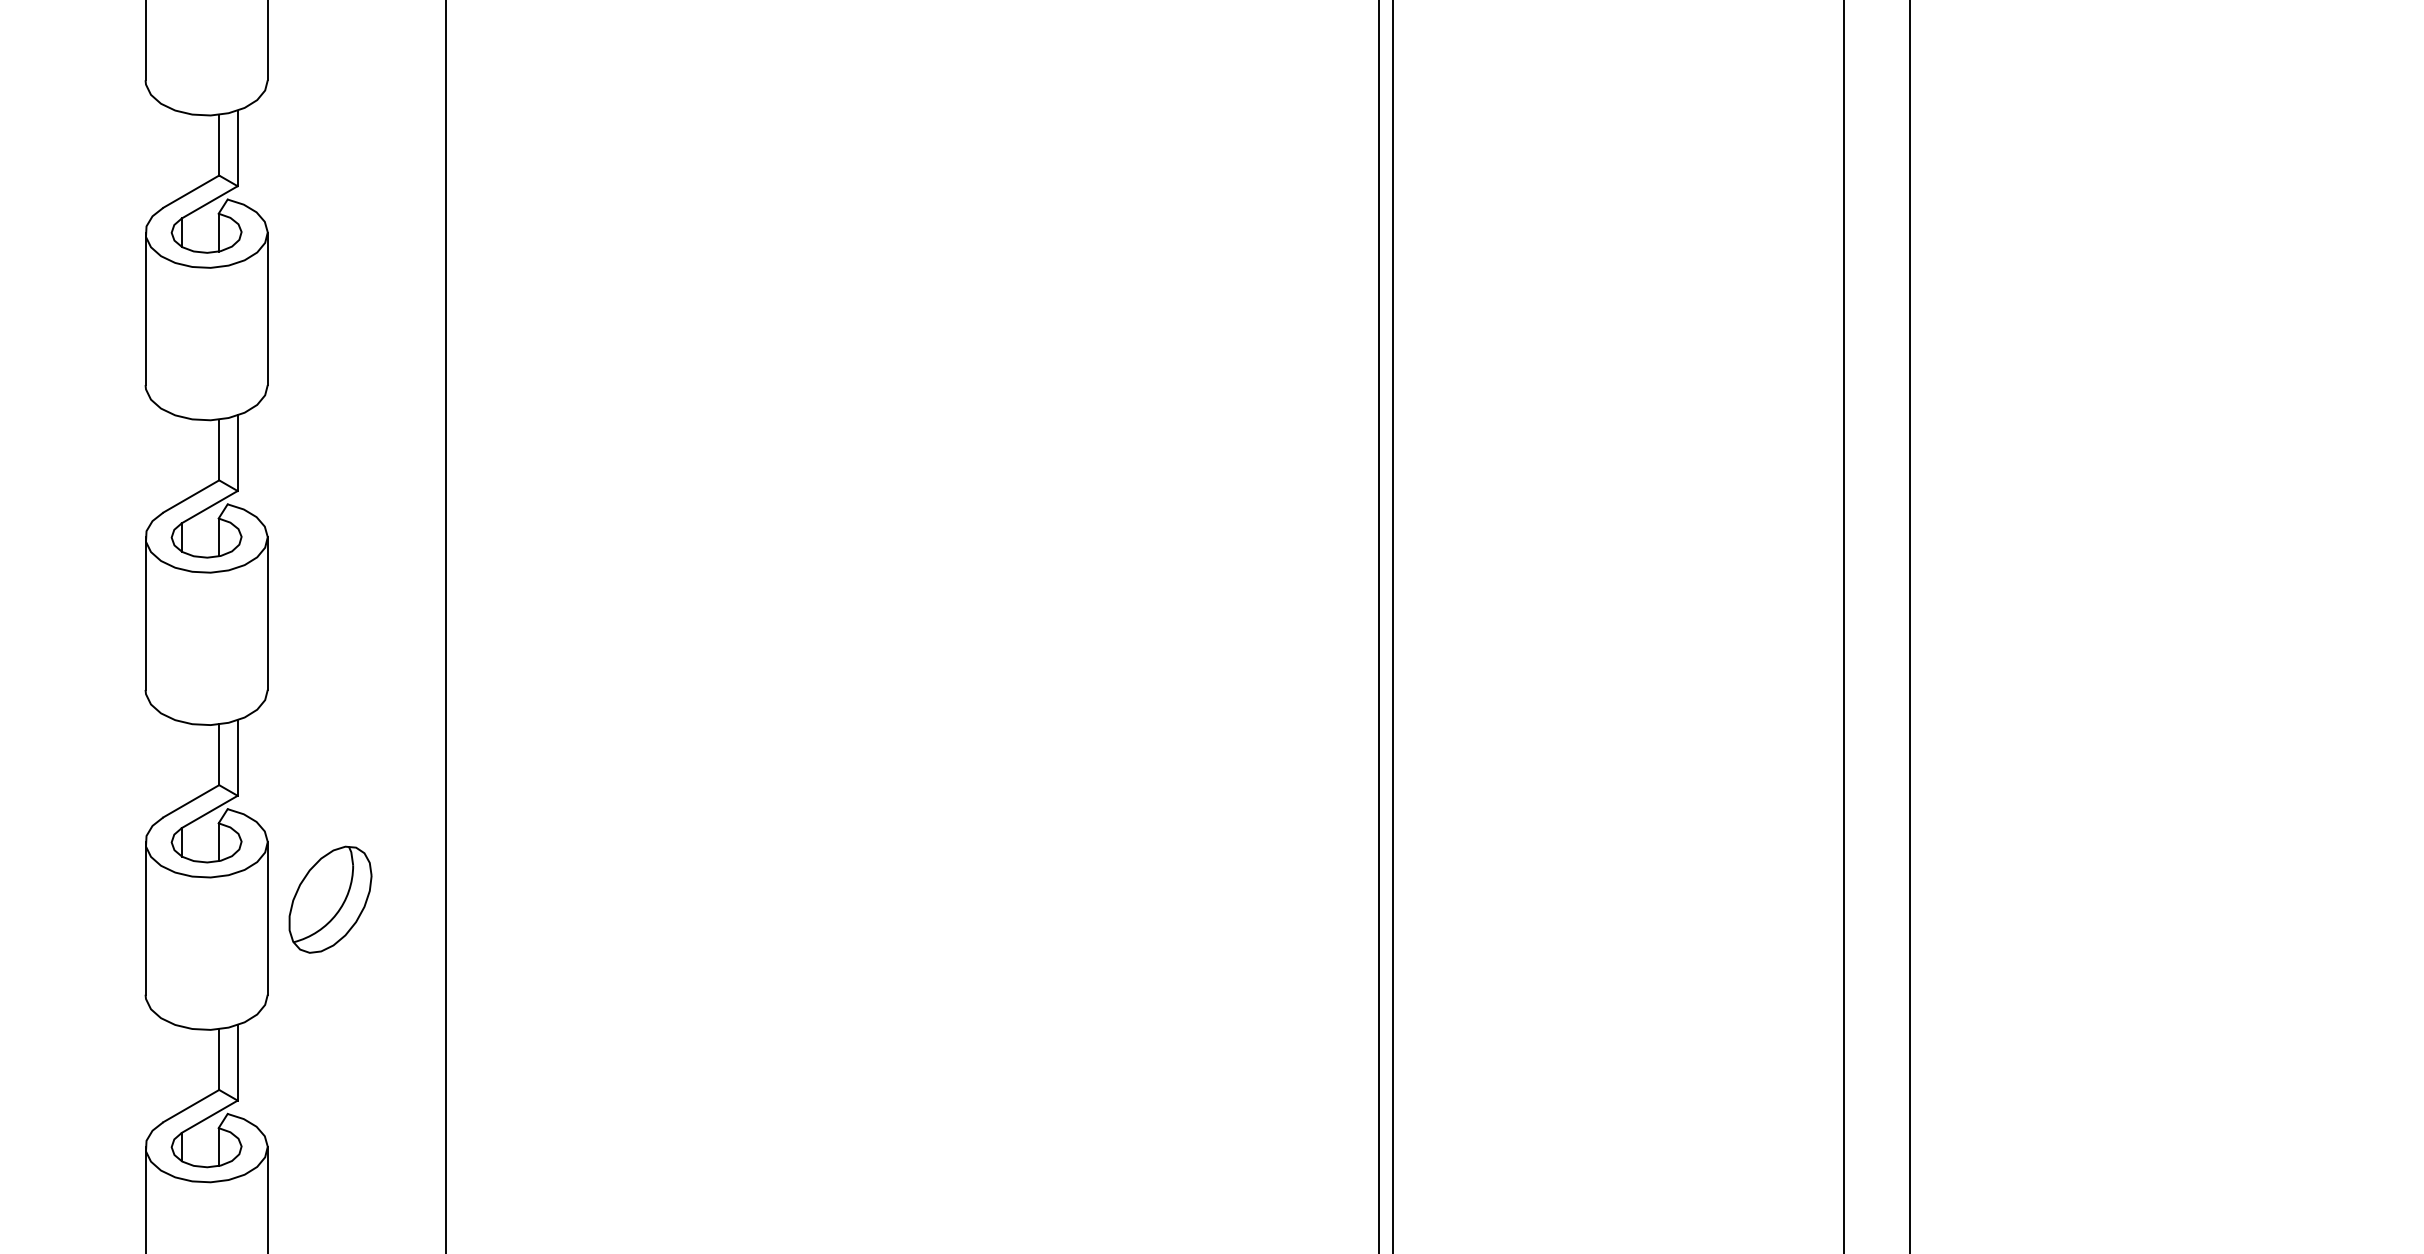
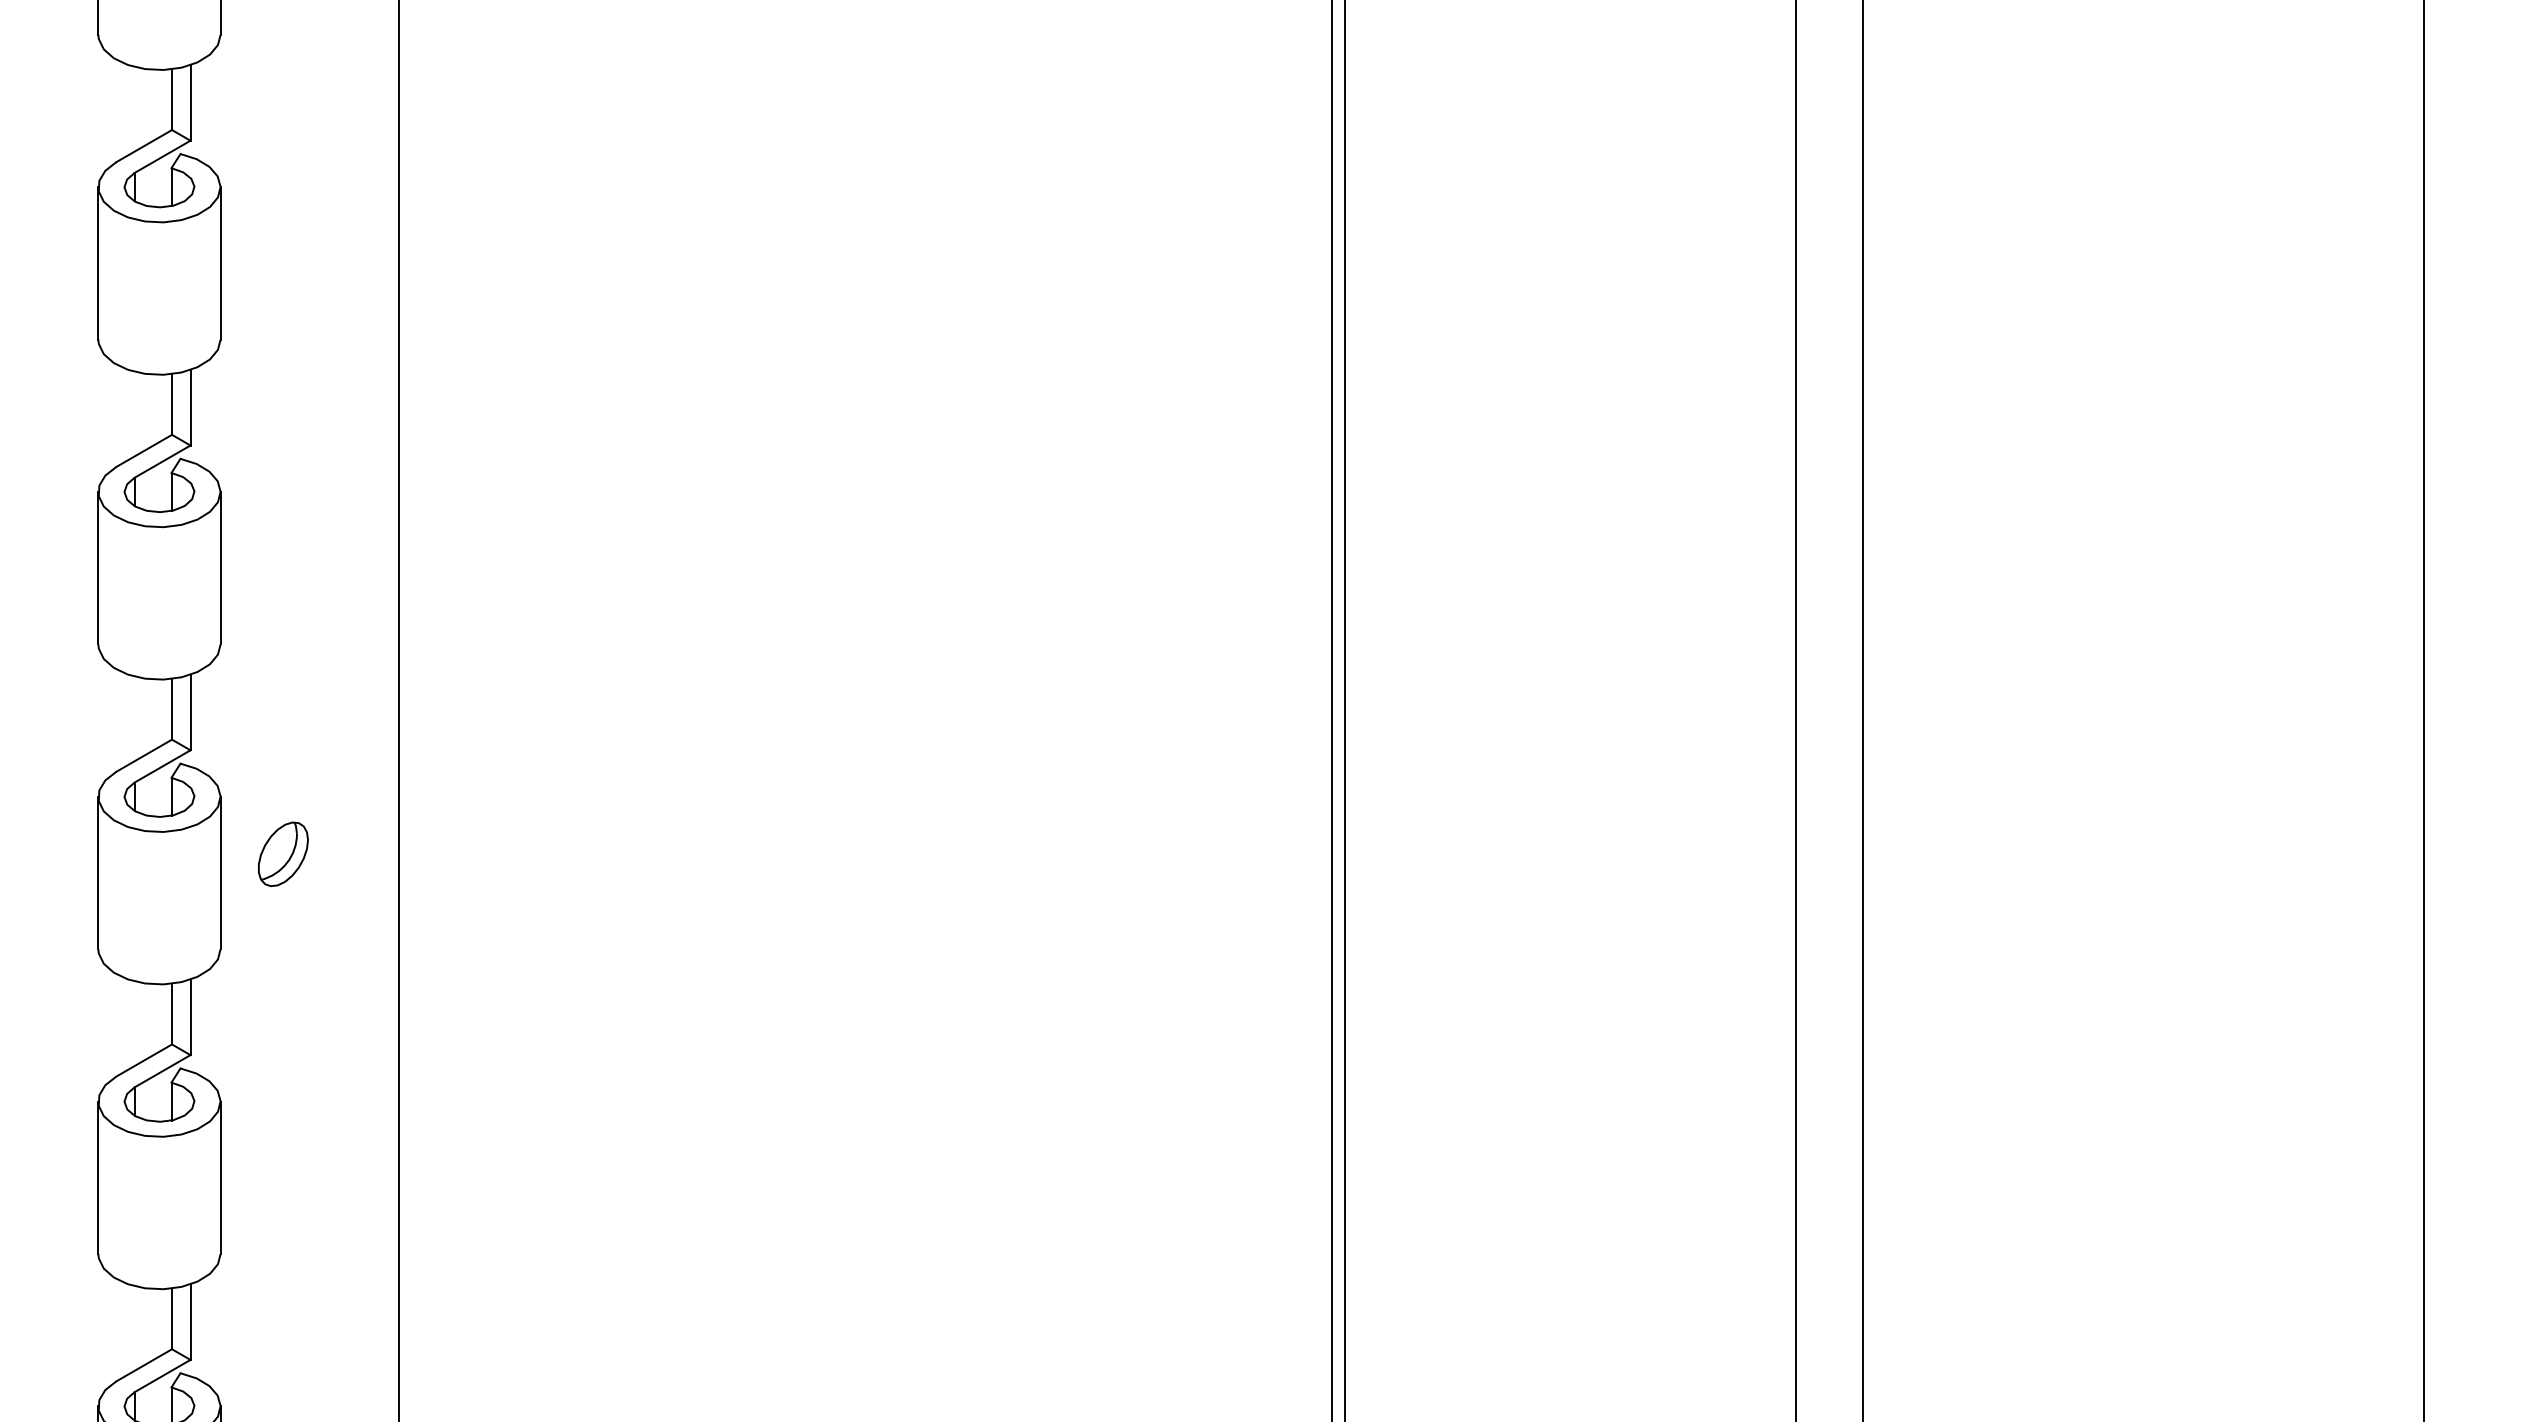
part: (330, 900) -> (283, 854), size x0.6

